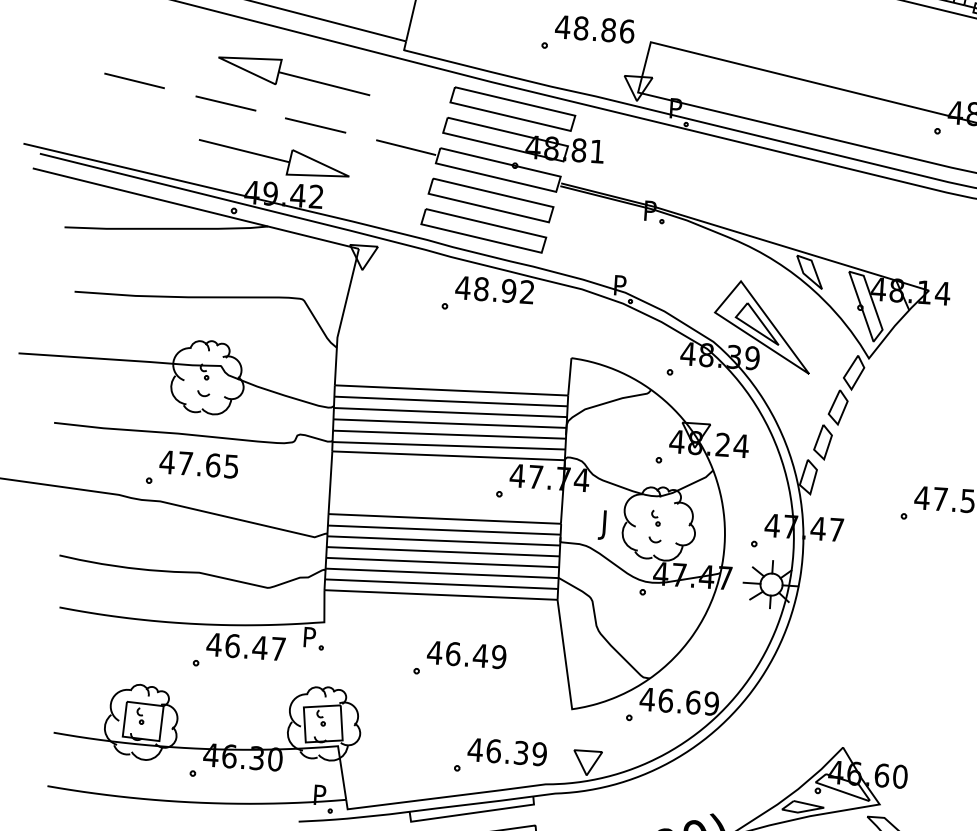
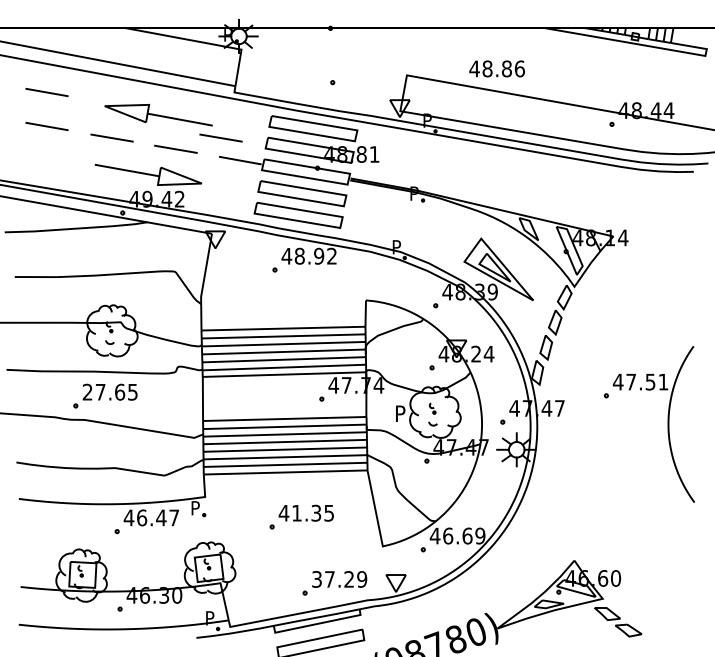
text: (594, 28) -> (496, 68), moved
line: (137, 32) -> (46, 92), added
line: (380, 112) -> (220, 137), added
text: (167, 461) -> (87, 391), 47.65 -> 27.65
text: (608, 524) -> (399, 415), J -> P
text: (476, 654) -> (313, 512), 46.49 -> 41.35
text: (497, 751) -> (332, 579), 46.39 -> 37.29

